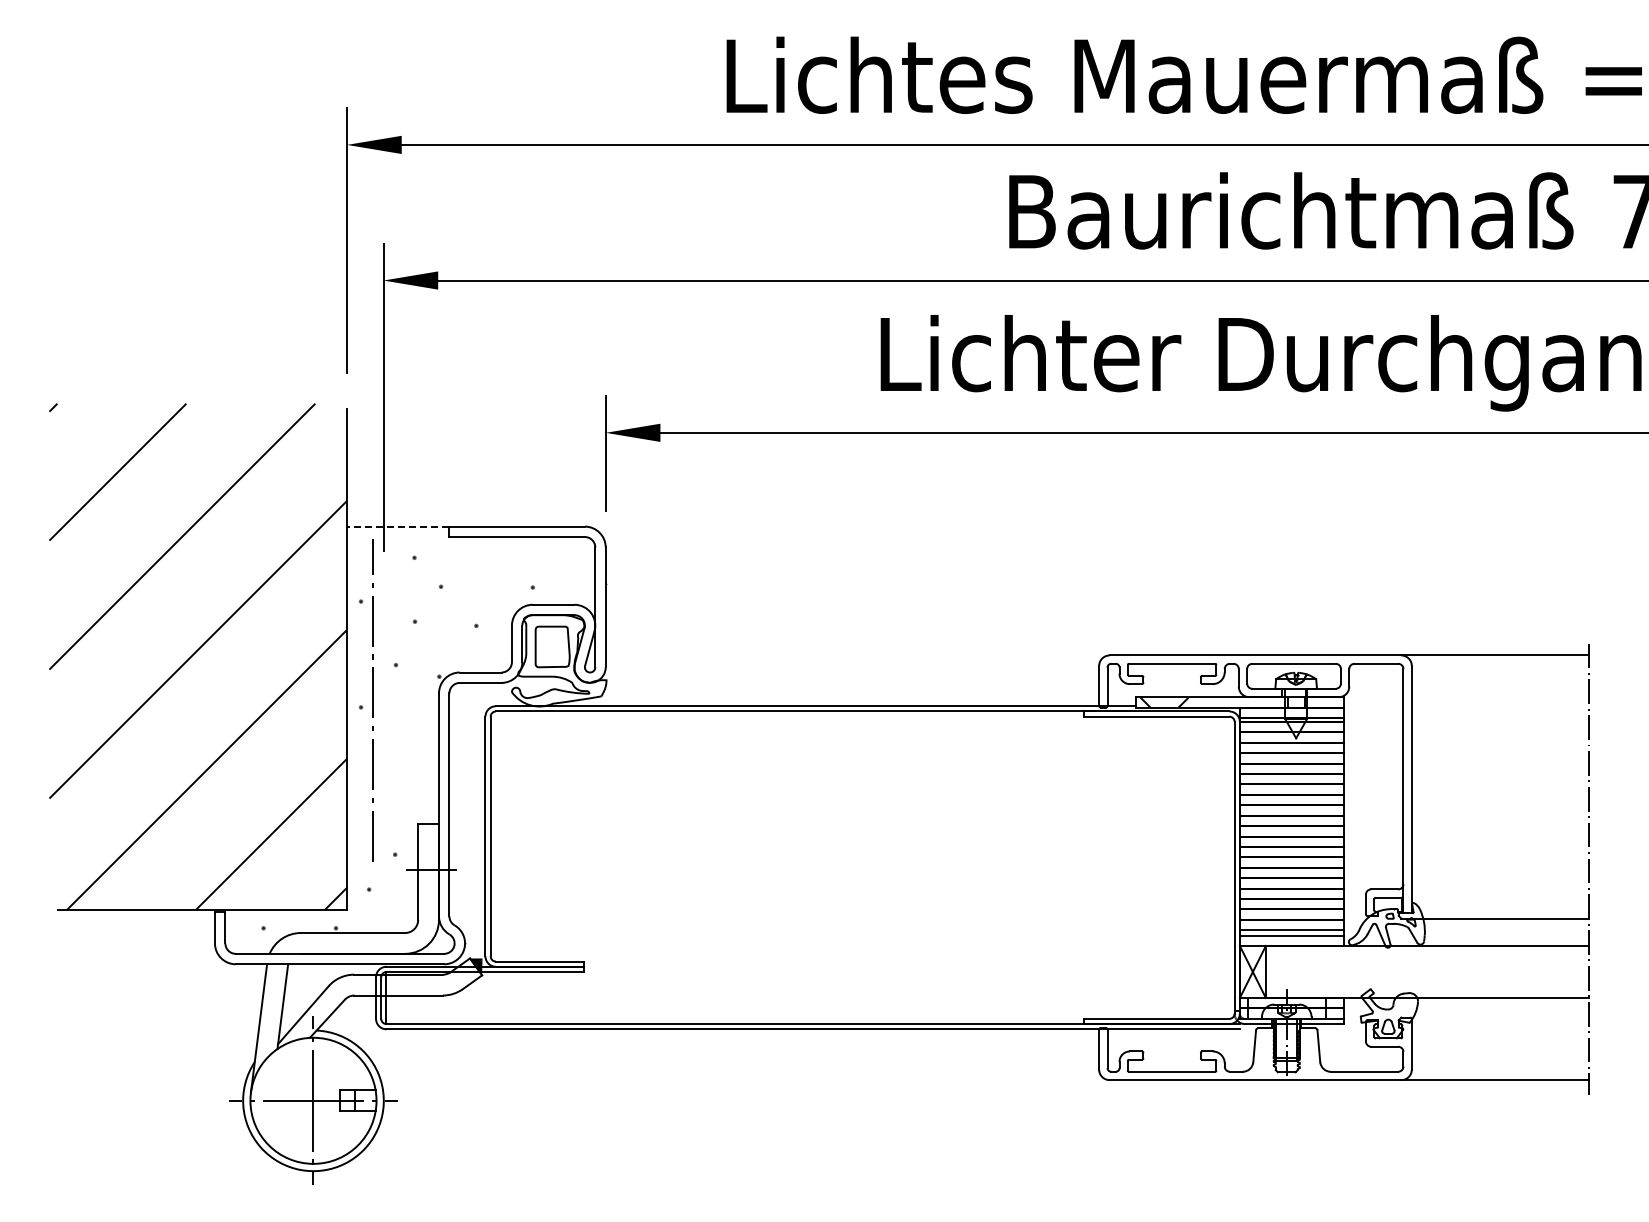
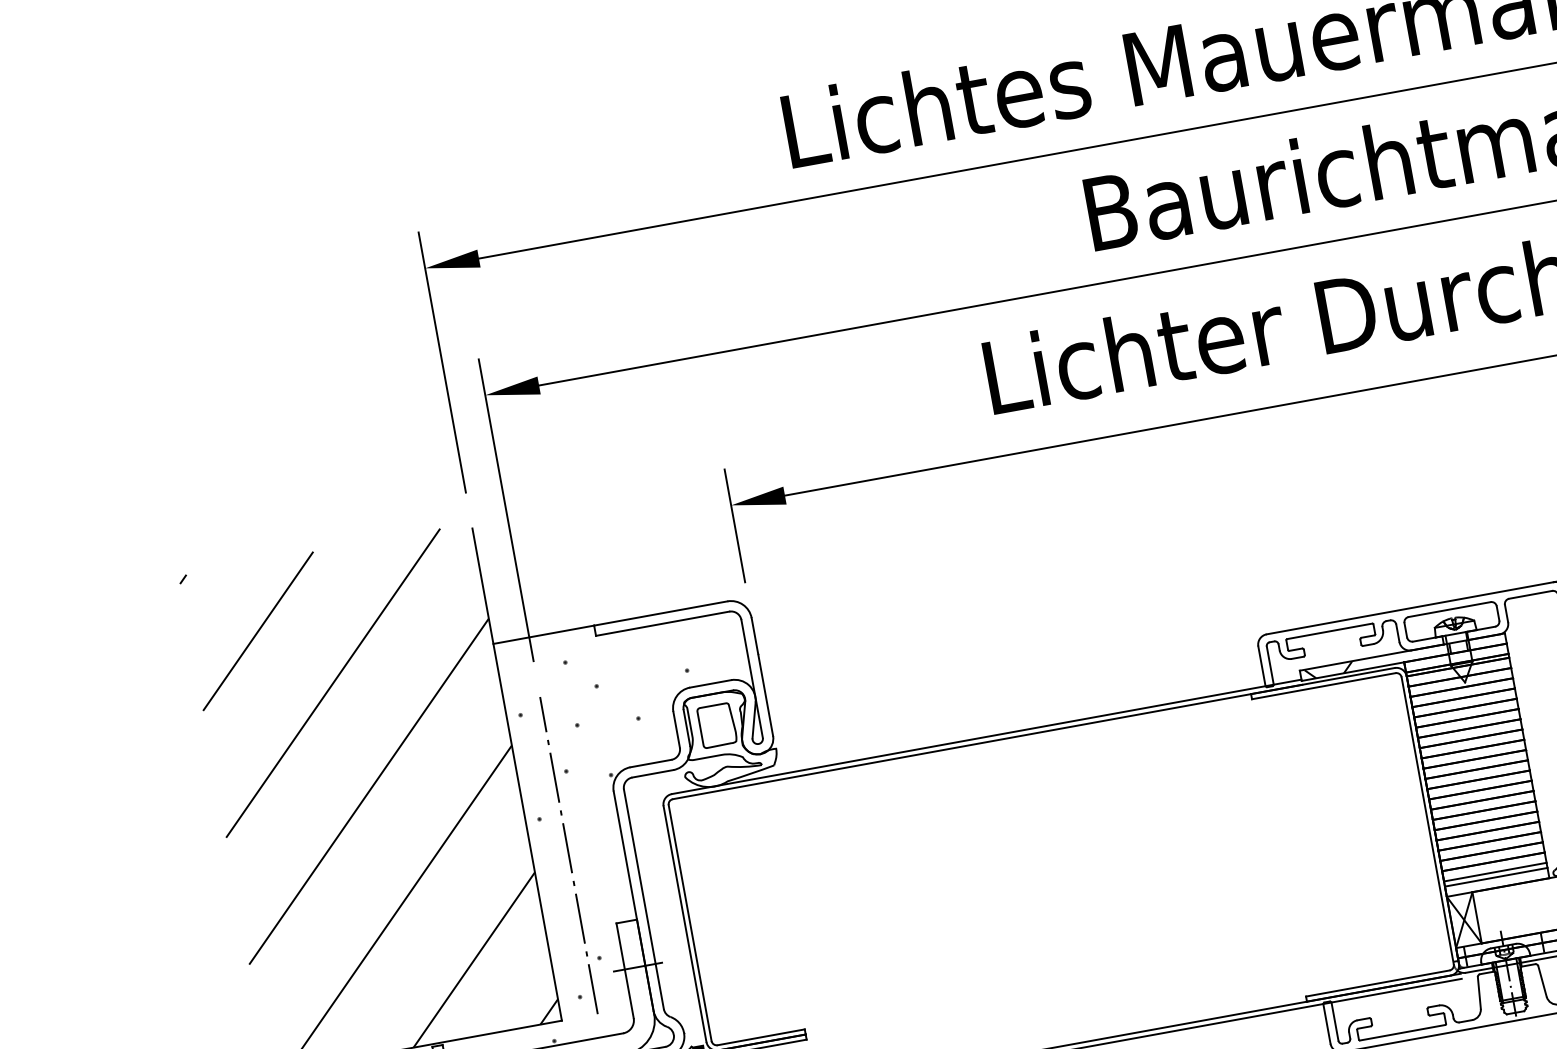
line: (397, 526) -> (543, 634), dashed -> solid
line: (372, 700) -> (568, 855), moved

